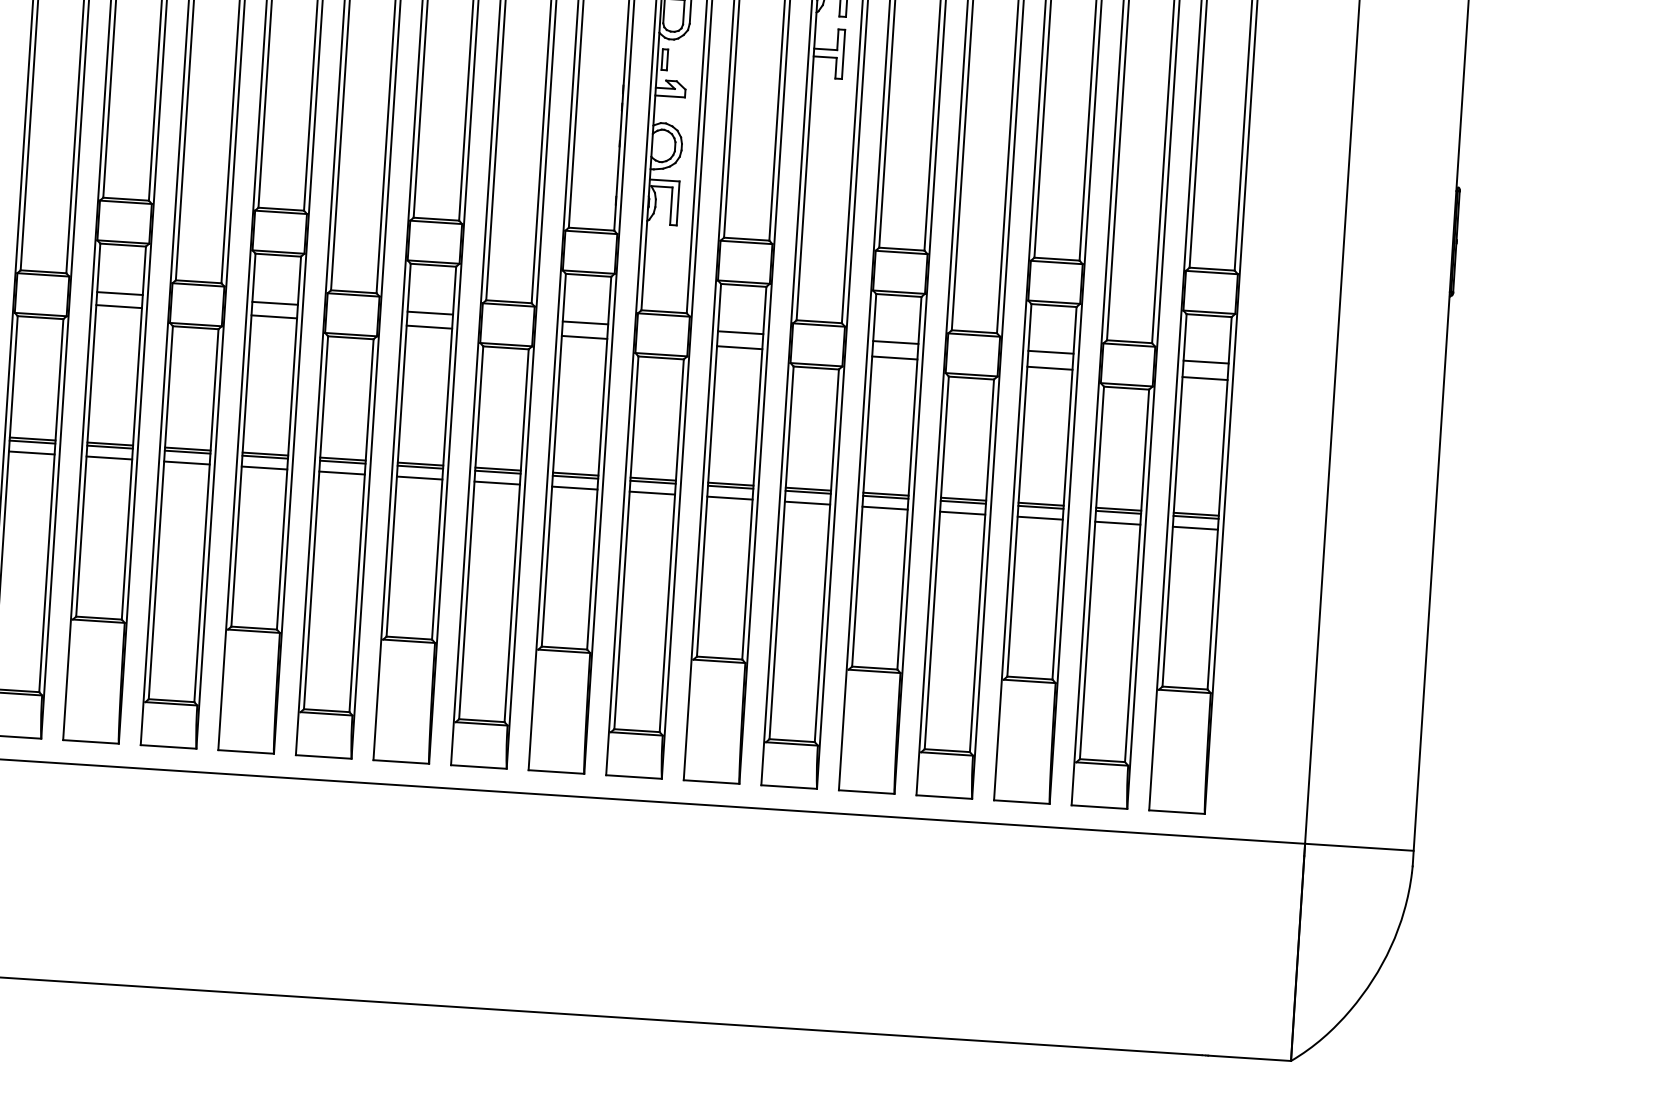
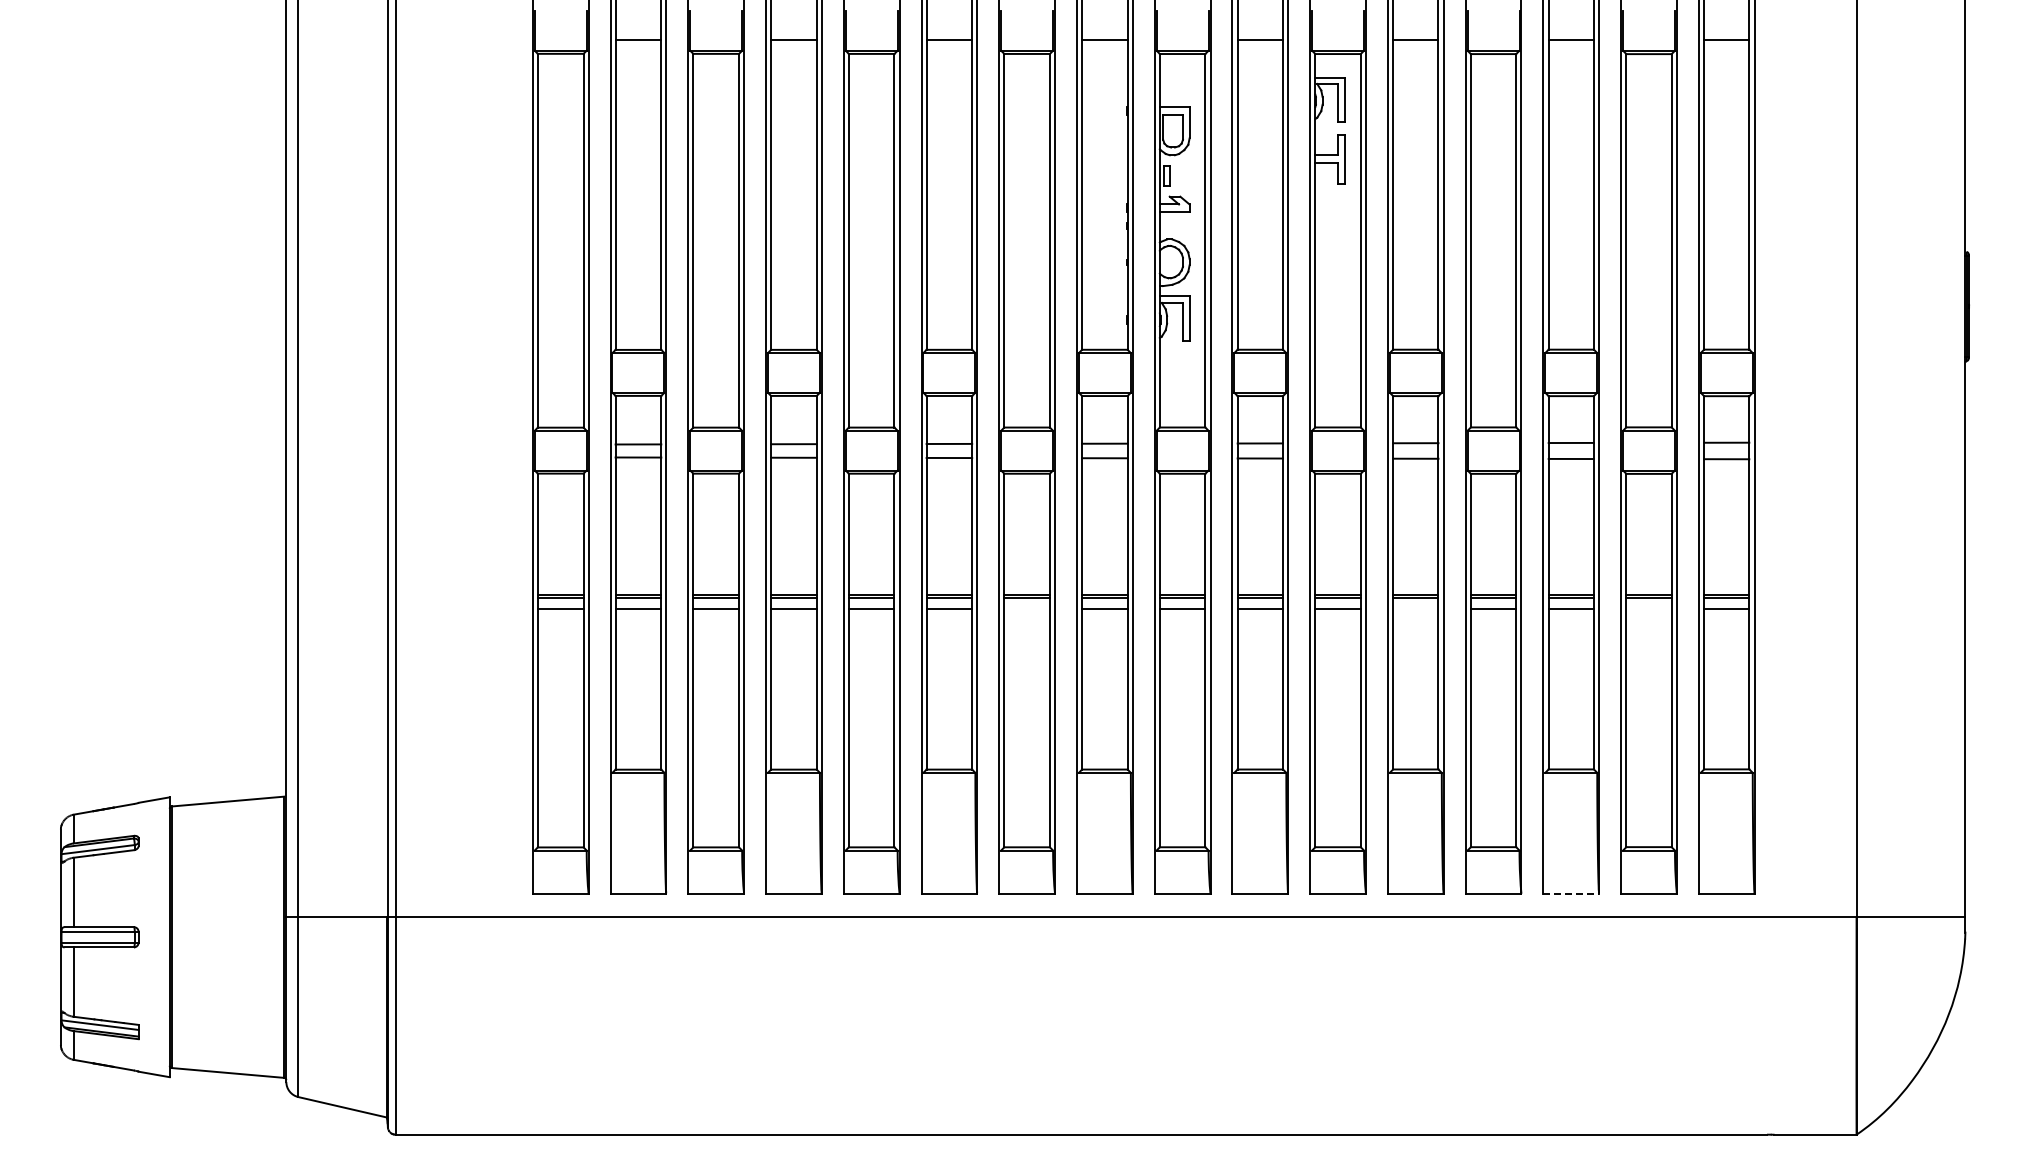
line: (496, 483) -> (1026, 609), removed
line: (884, 508) -> (1415, 609), removed
line: (1117, 523) -> (1648, 609), removed
line: (1022, 801) -> (1571, 893), solid -> dashed

